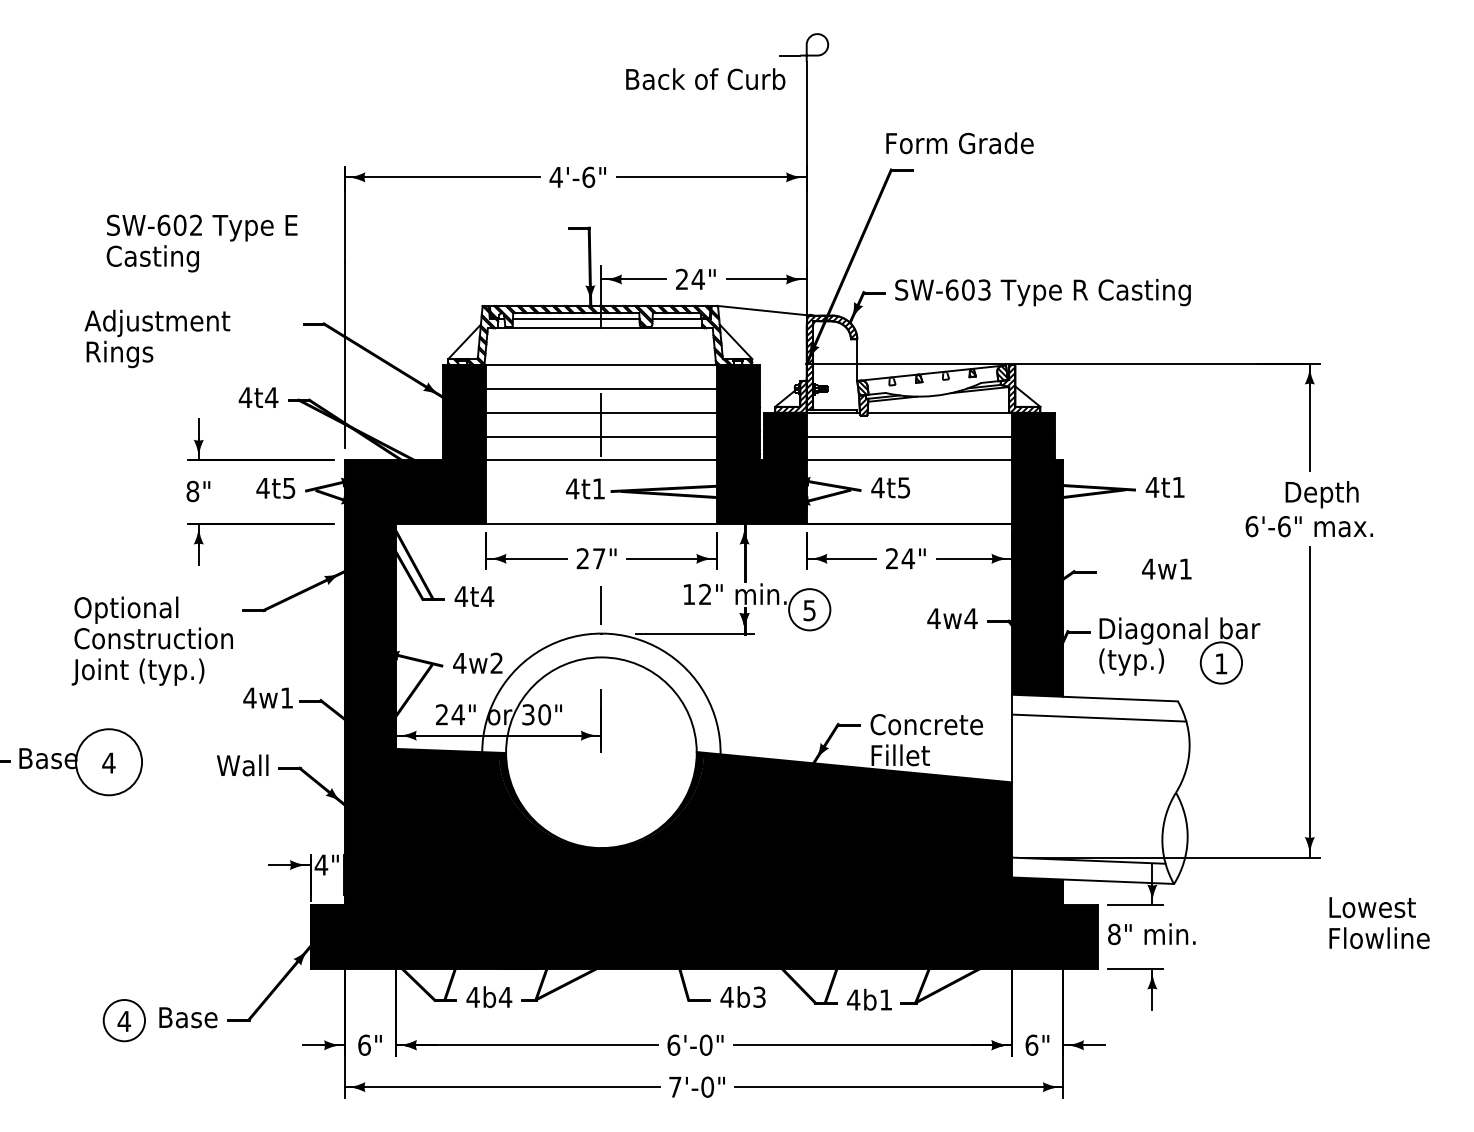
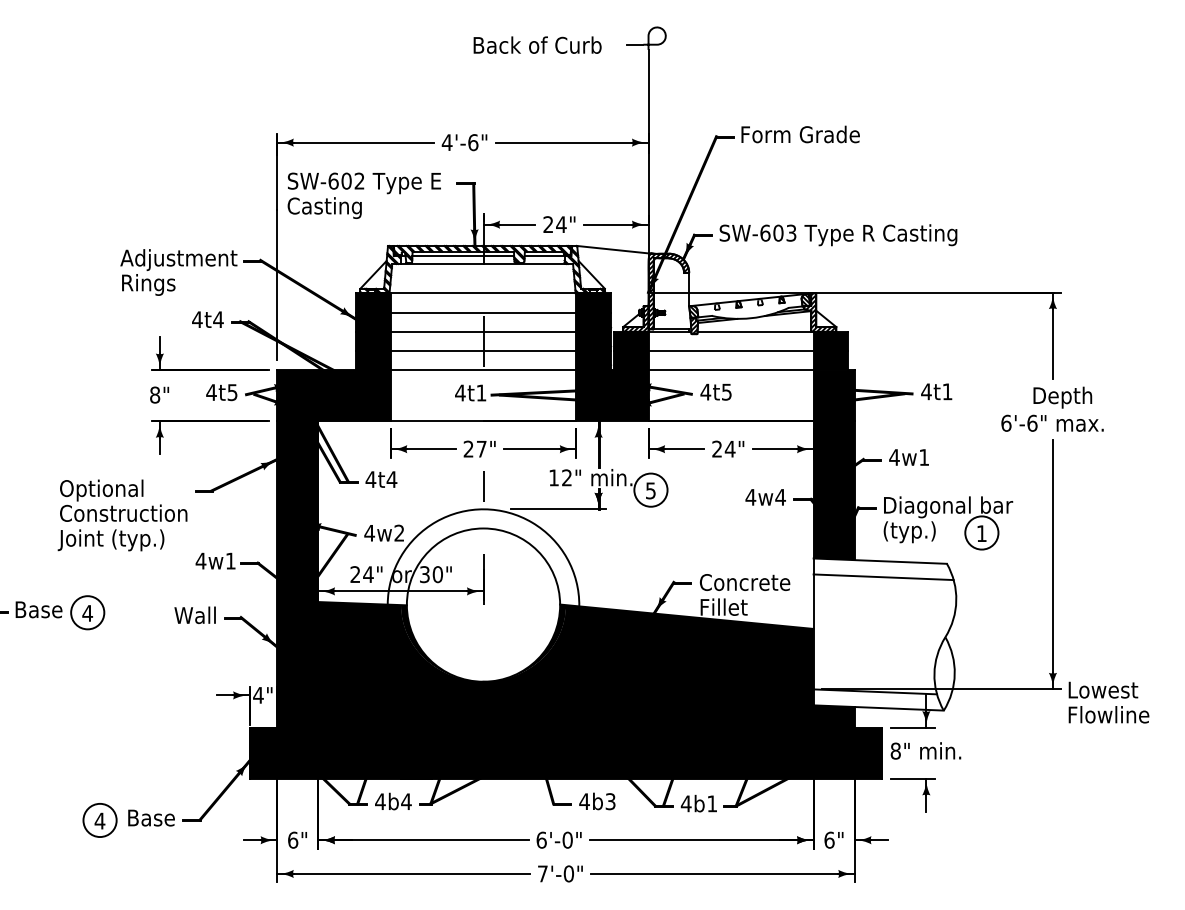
text: (705, 78) -> (537, 44), moved
text: (959, 143) -> (800, 134), moved
text: (201, 243) -> (363, 195), moved
text: (157, 338) -> (178, 272), moved
text: (1166, 568) -> (908, 457), moved
circle: (108, 761) -> (87, 612), size x0.62
text: (1379, 923) -> (1108, 702), moved

